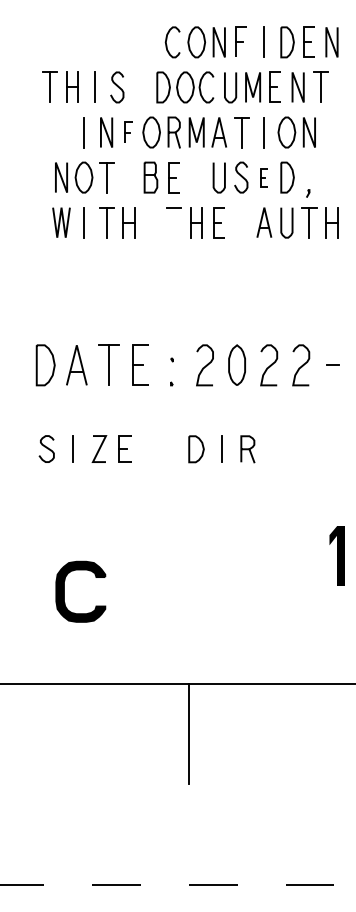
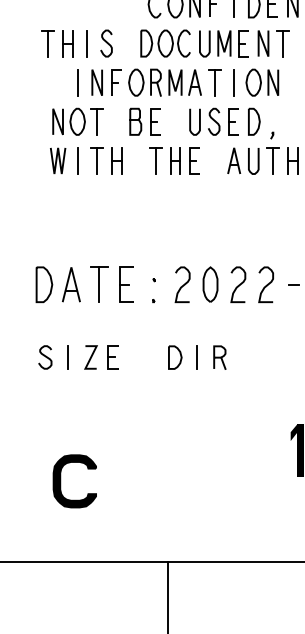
part: (128, 132) -> (116, 82), size x1.43
part: (263, 177) -> (233, 121), size x1.67
line: (174, 222) -> (156, 160), added

